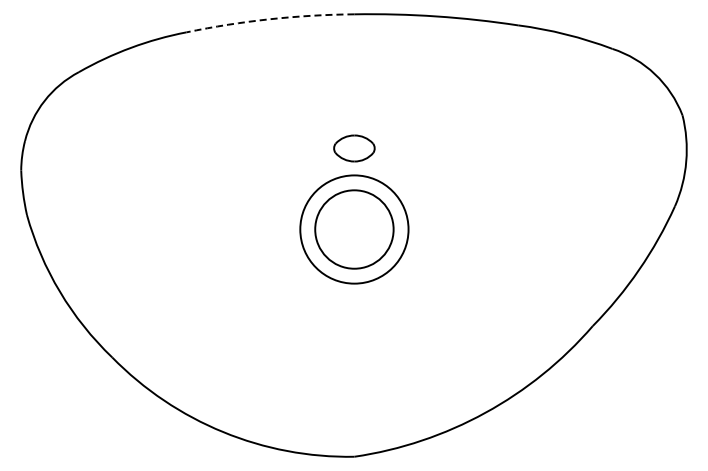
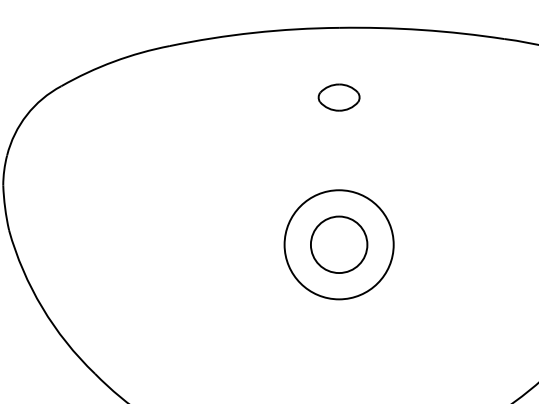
arc: (270, 19) -> (254, 33), dashed -> solid
part: (354, 148) -> (339, 97), moved
circle: (354, 229) -> (339, 244), size x0.71

